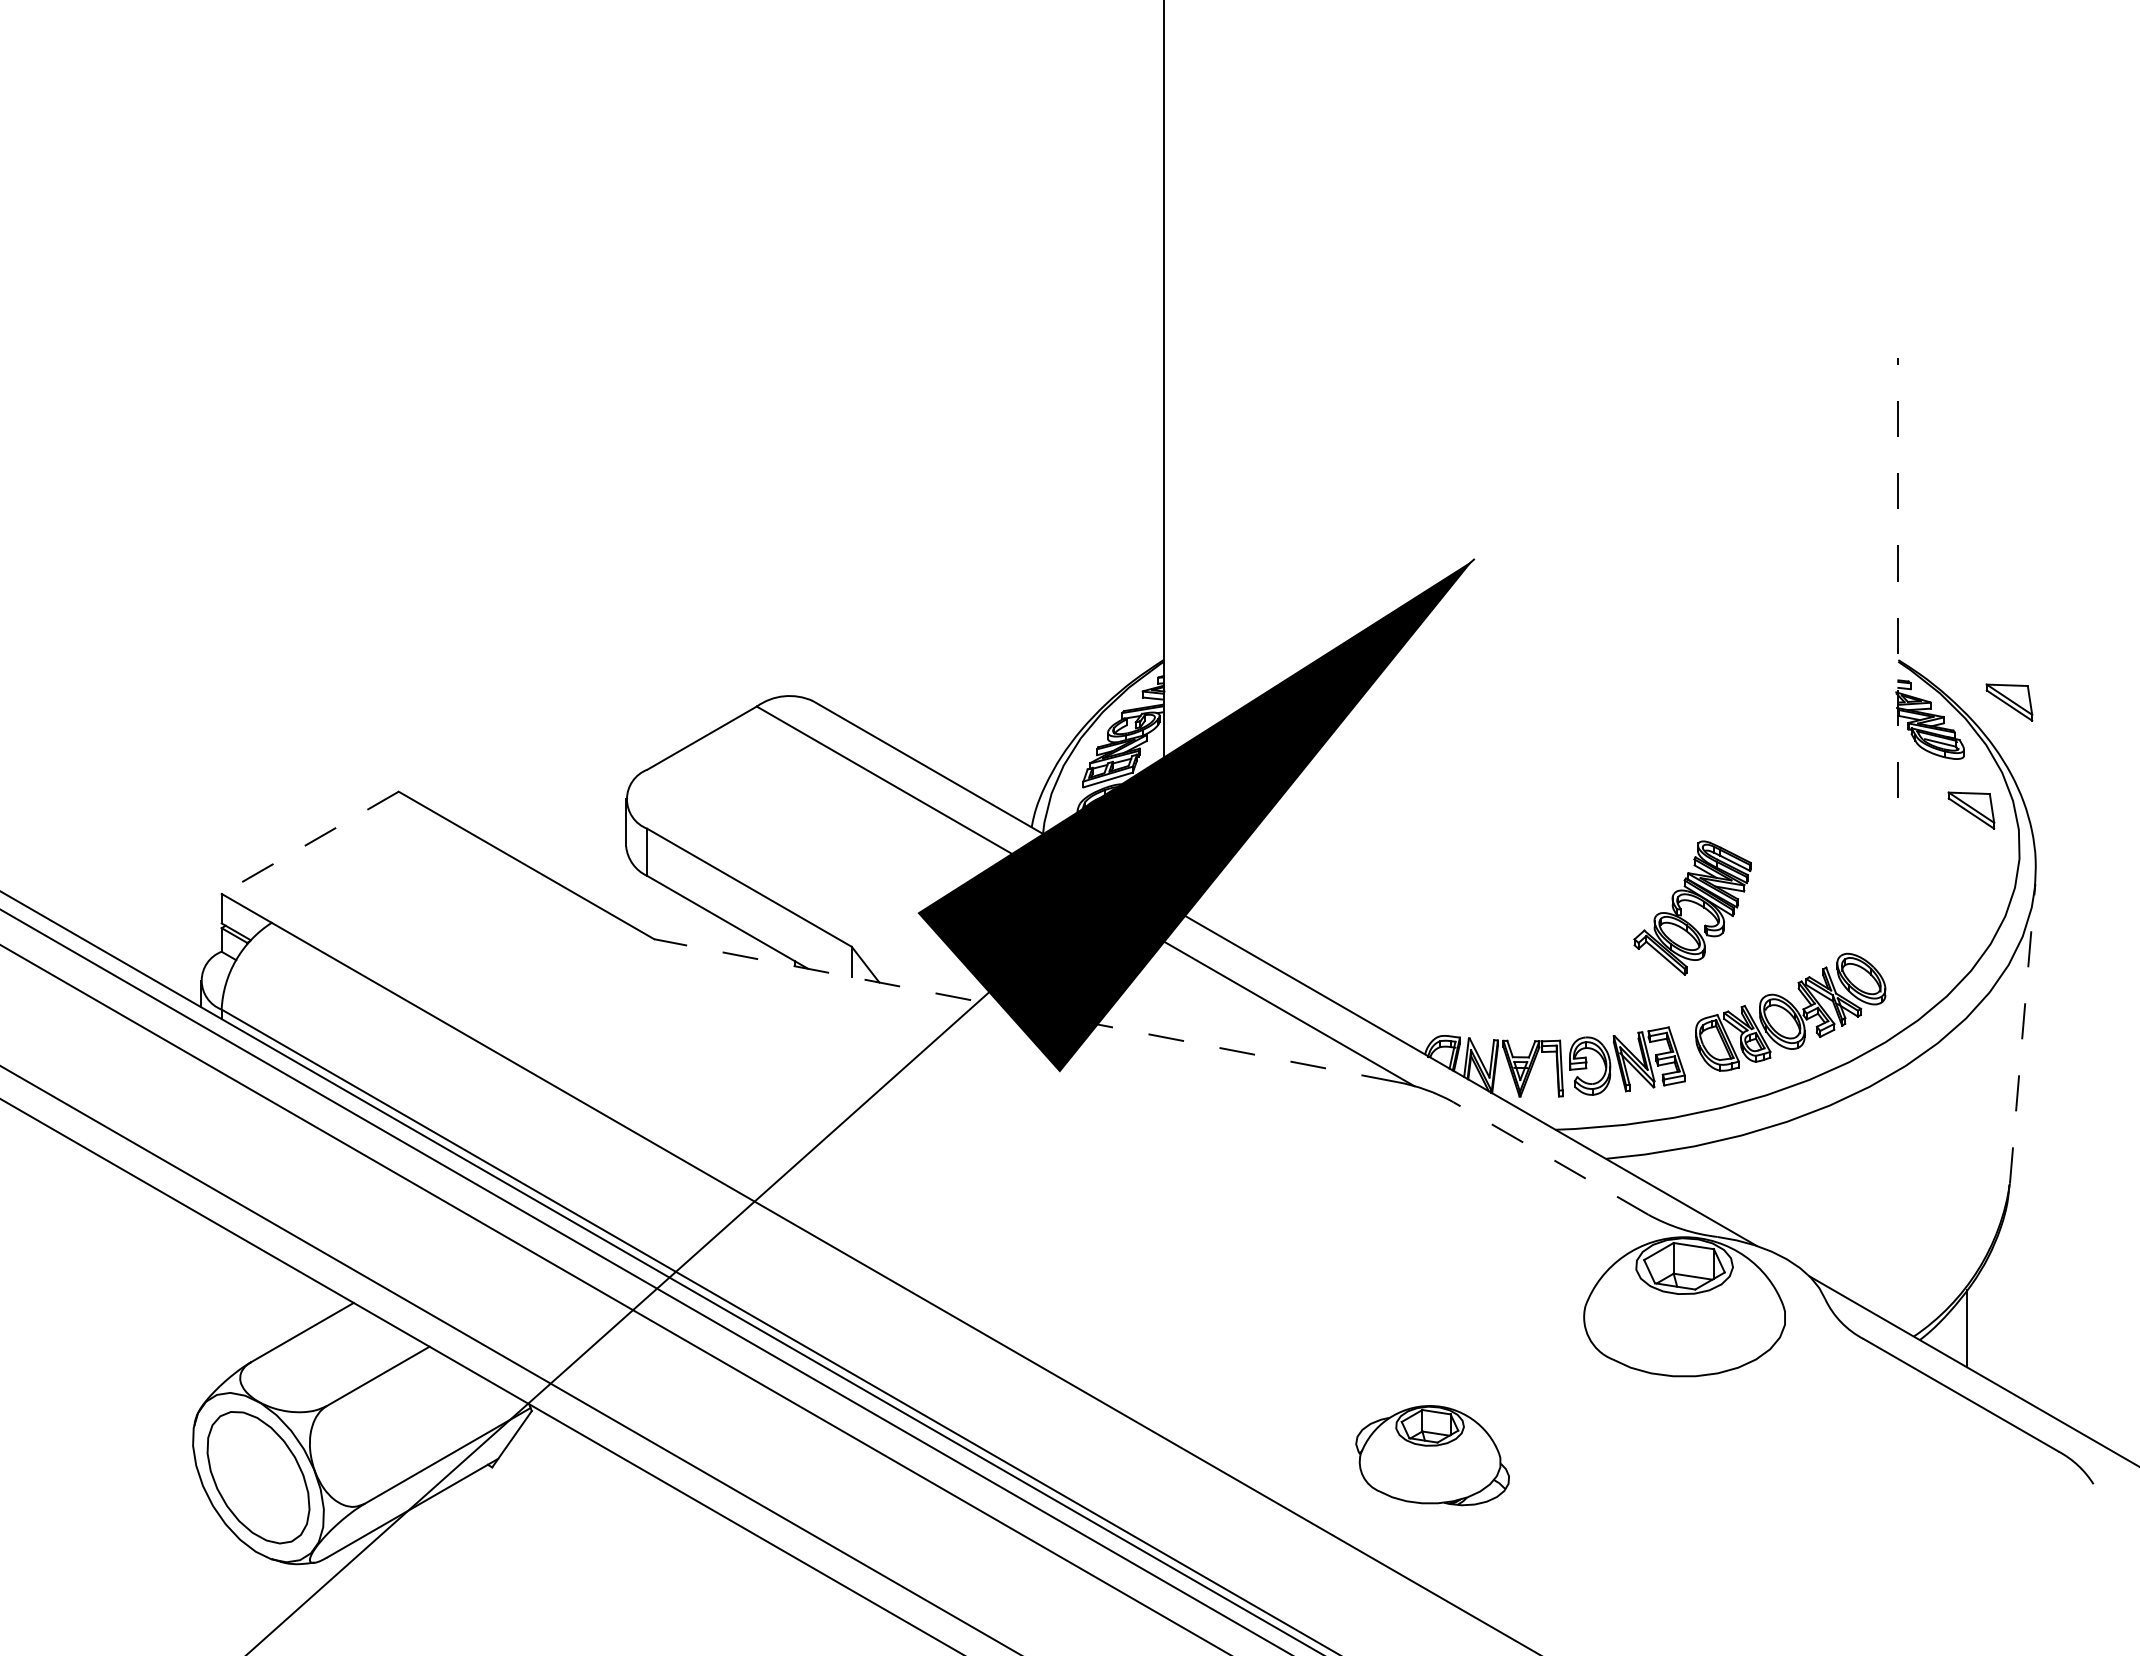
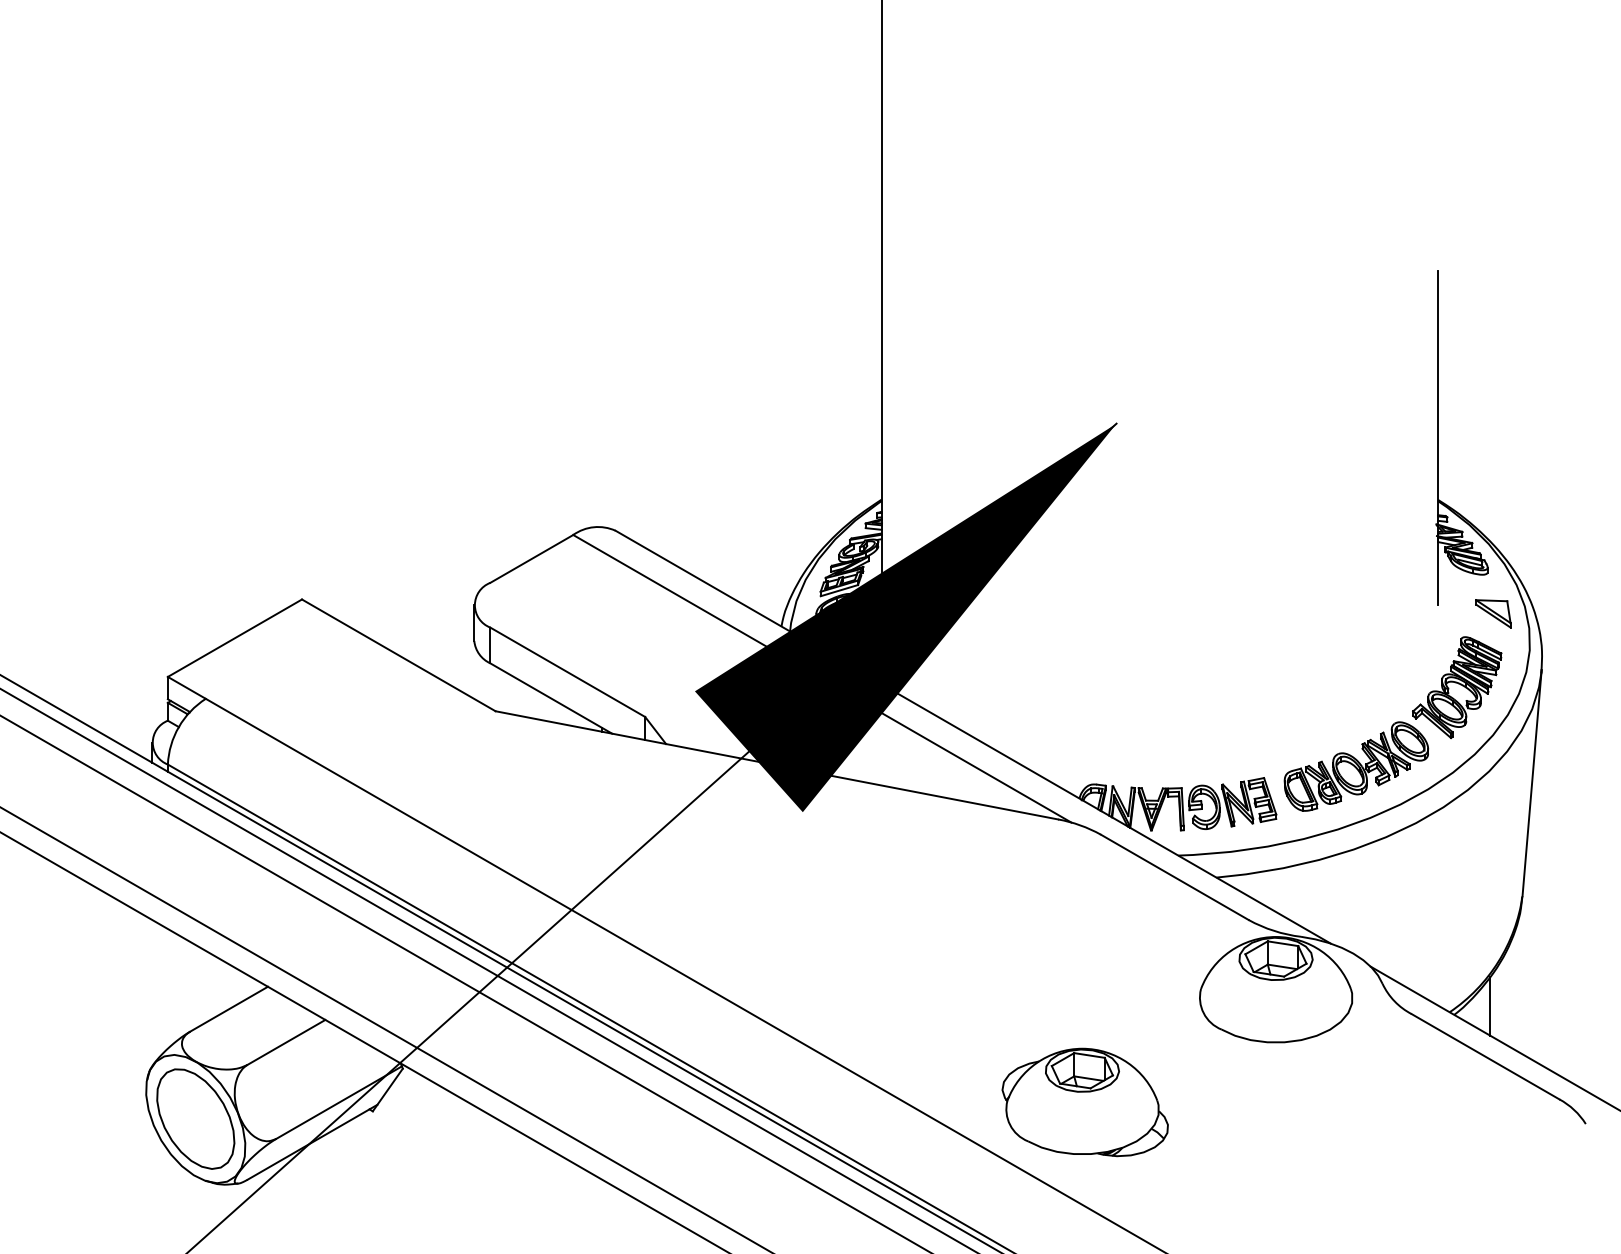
line: (1898, 577) -> (1438, 437), dashed -> solid
part: (2009, 702) -> (1522, 531), removed
line: (309, 843) -> (234, 638), dashed -> solid
part: (1692, 907) -> (1457, 687), moved
line: (1025, 1010) -> (776, 765), dashed -> solid
line: (2022, 1034) -> (1532, 783), dashed -> solid
line: (1550, 1158) -> (1174, 877), dashed -> solid
part: (1432, 1455) -> (1085, 1102), size x1.43

